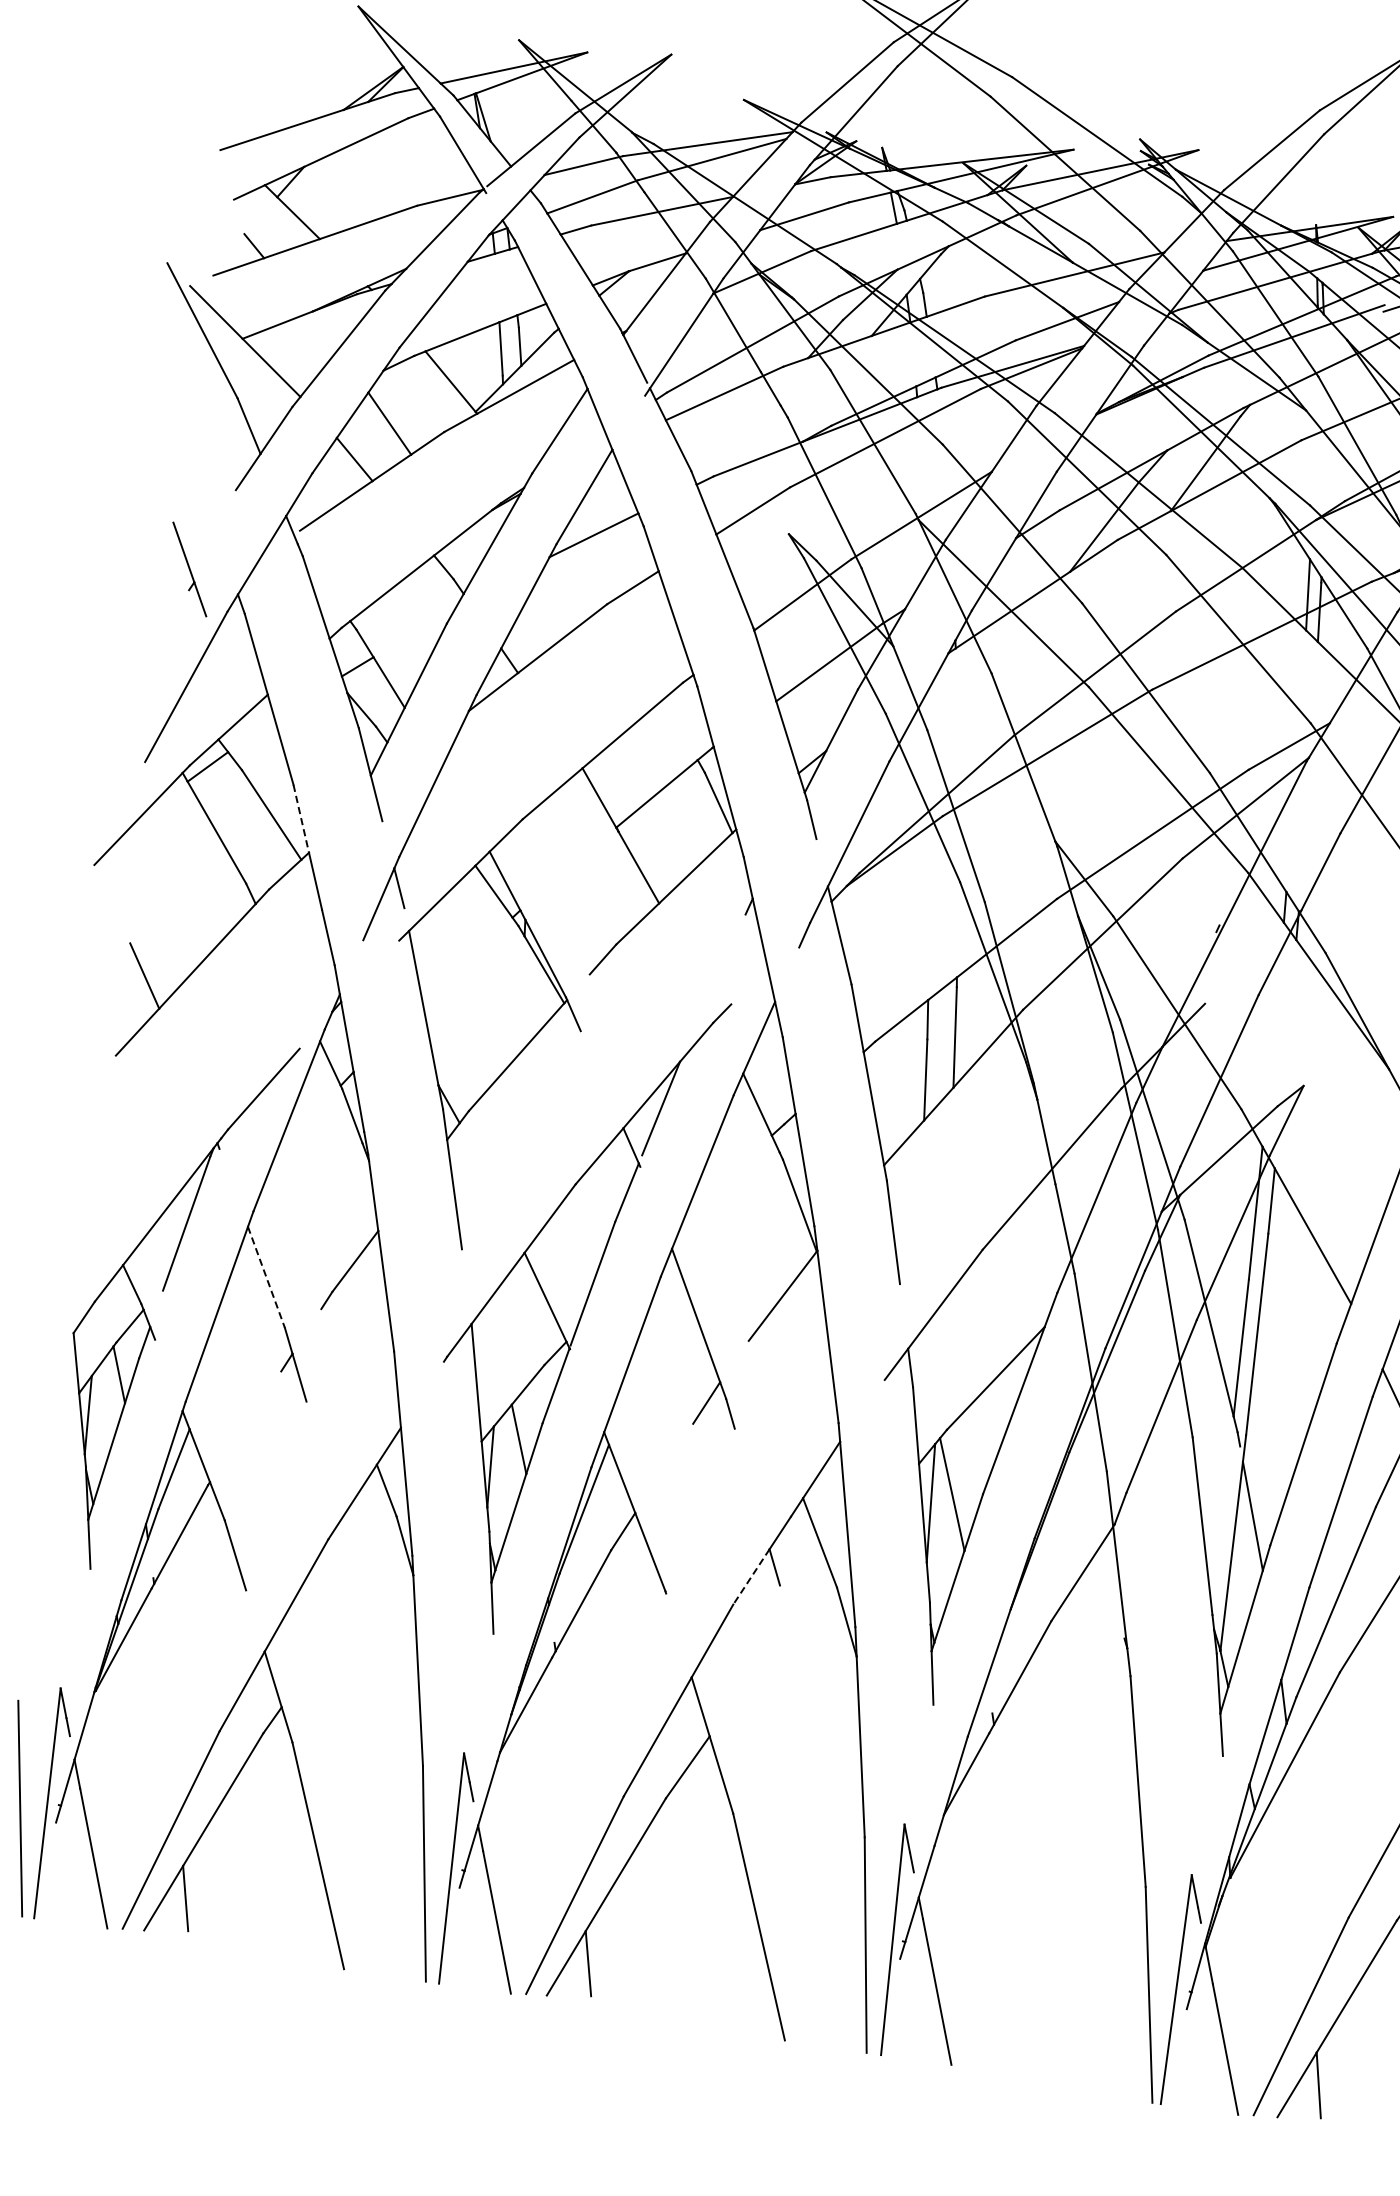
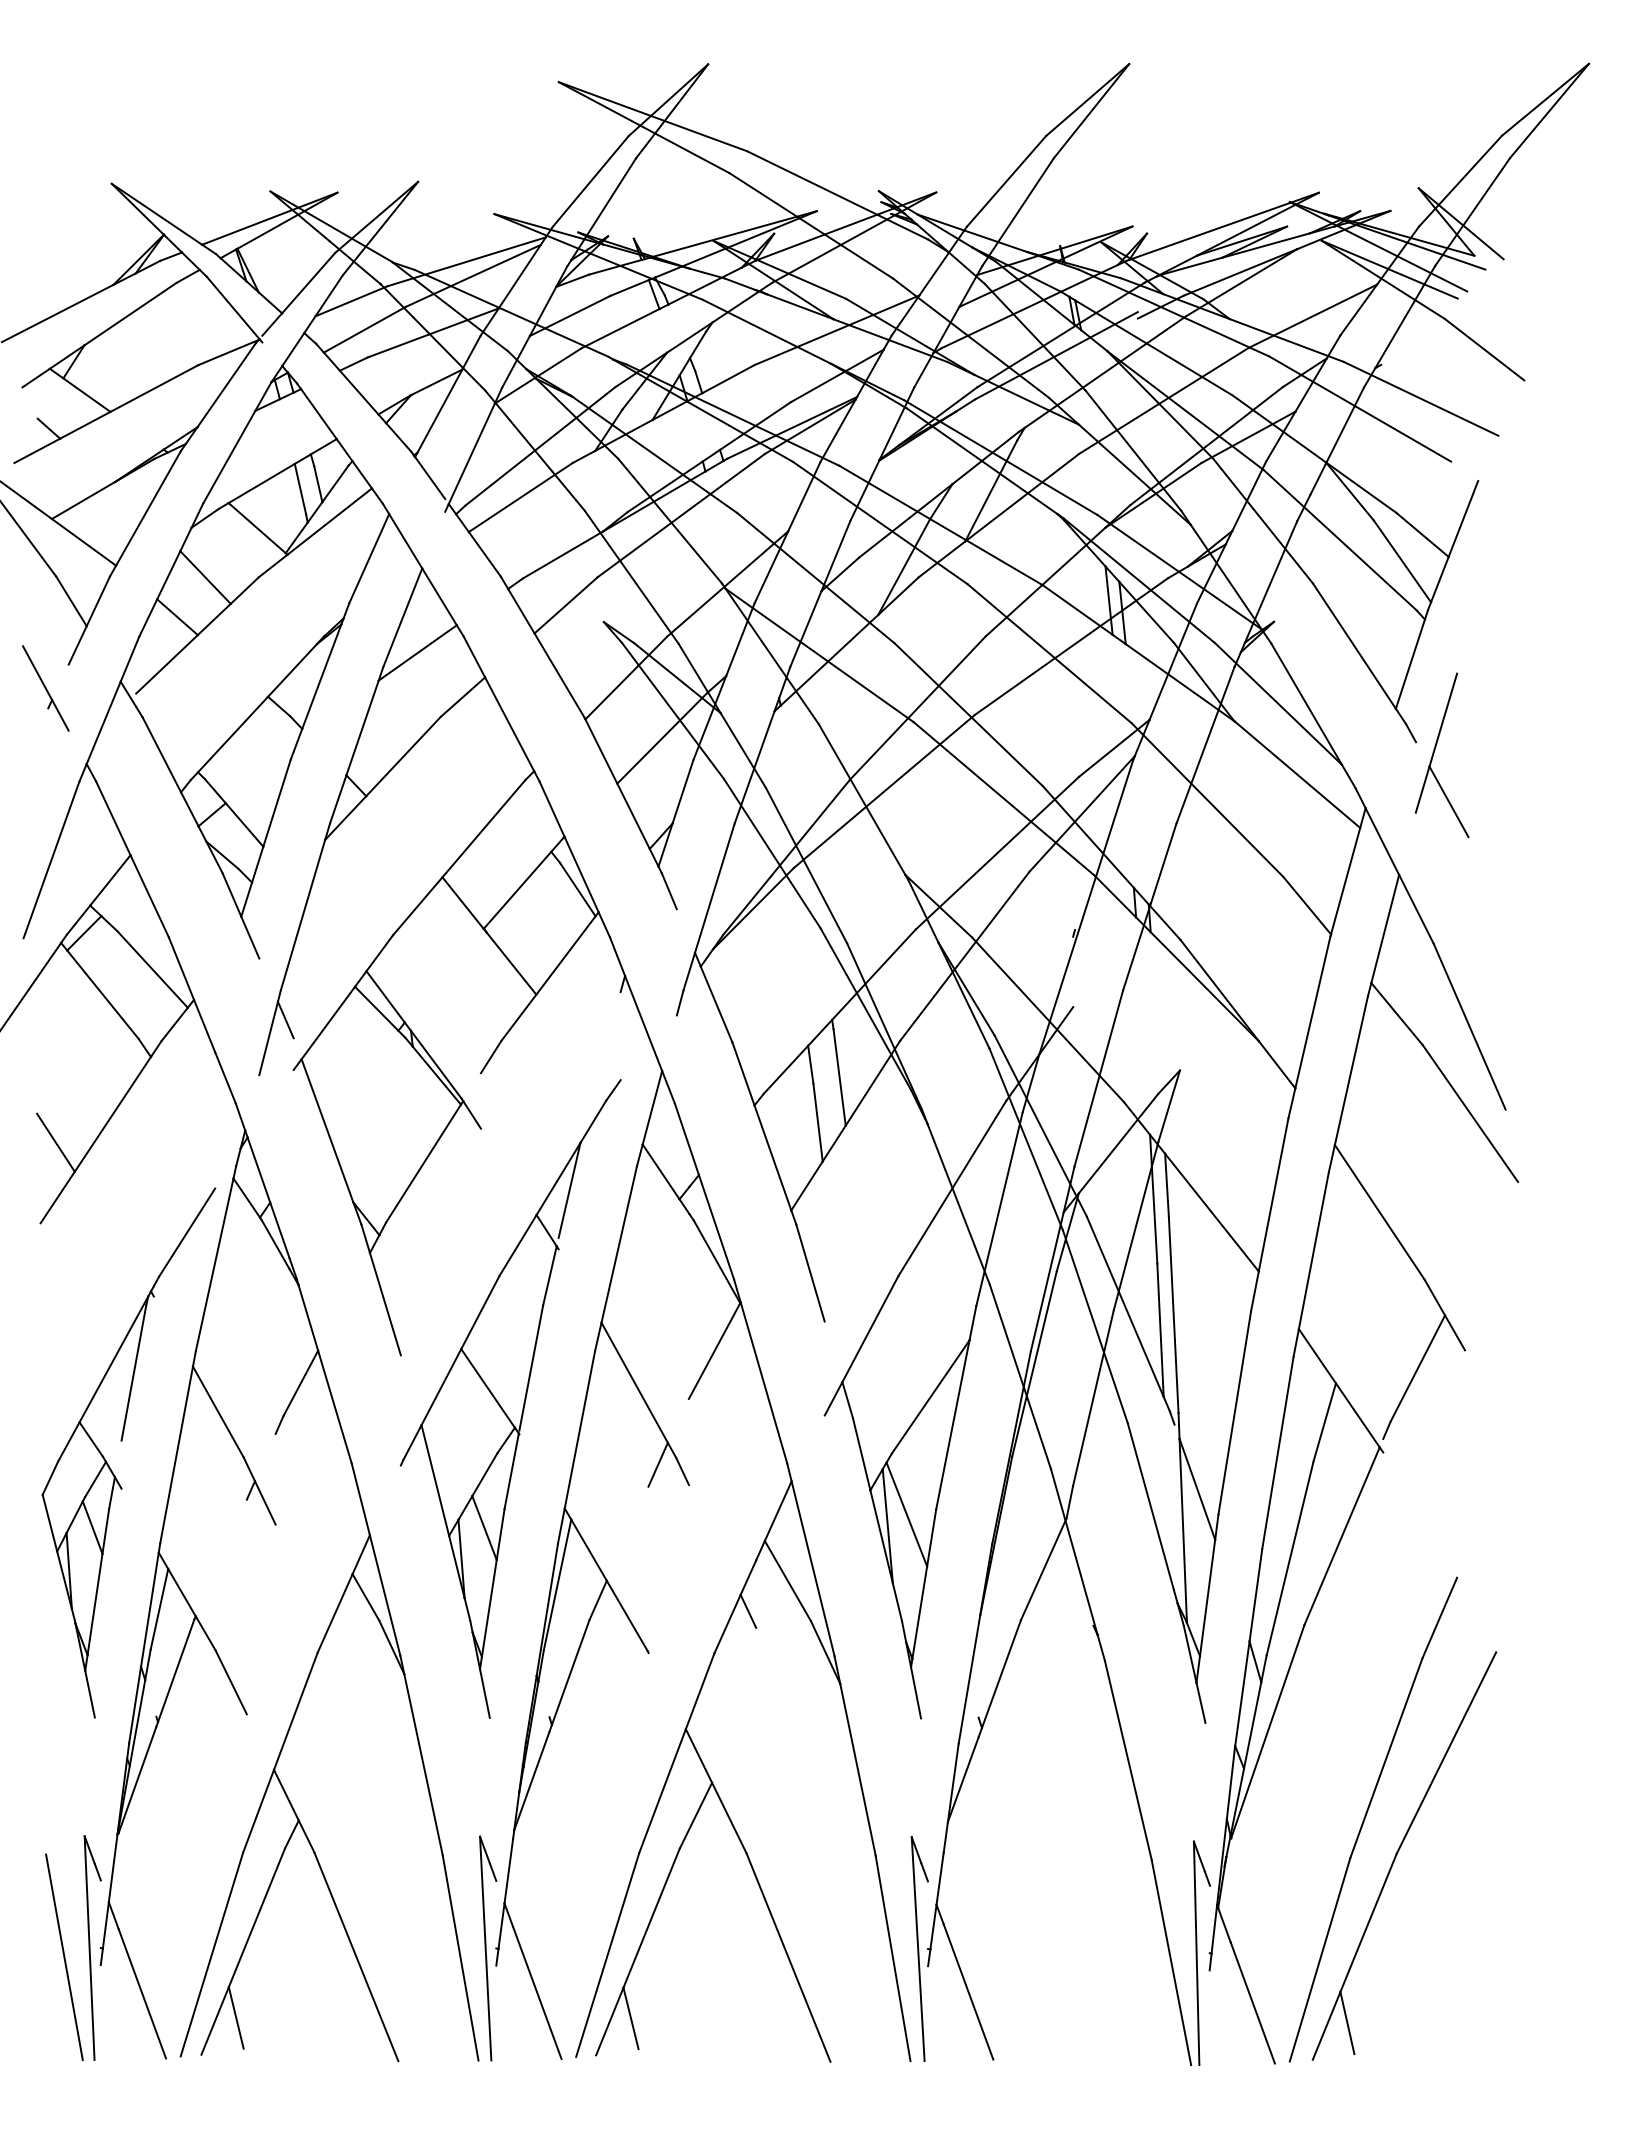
part: (189, 569) -> (45, 688), moved
line: (301, 818) -> (181, 968), dashed -> solid
line: (266, 1277) -> (218, 1412), dashed -> solid
line: (751, 1577) -> (727, 1624), dashed -> solid

